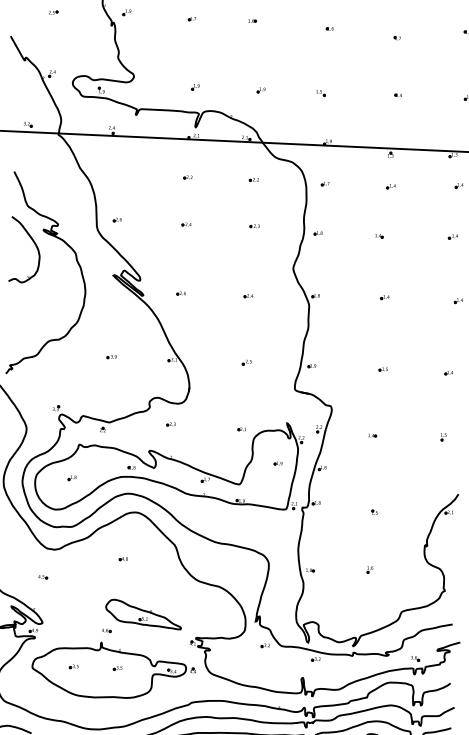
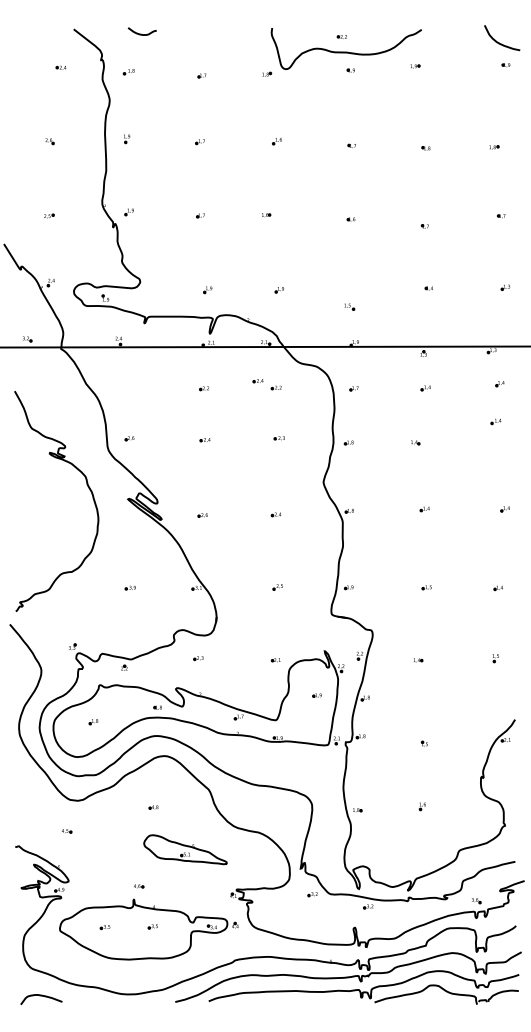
part: (320, 92) -> (349, 306), moved
part: (237, 173) -> (257, 381), added
part: (452, 236) -> (495, 421), moved
part: (34, 244) -> (40, 469), removed
part: (143, 614) -> (185, 849), moved

